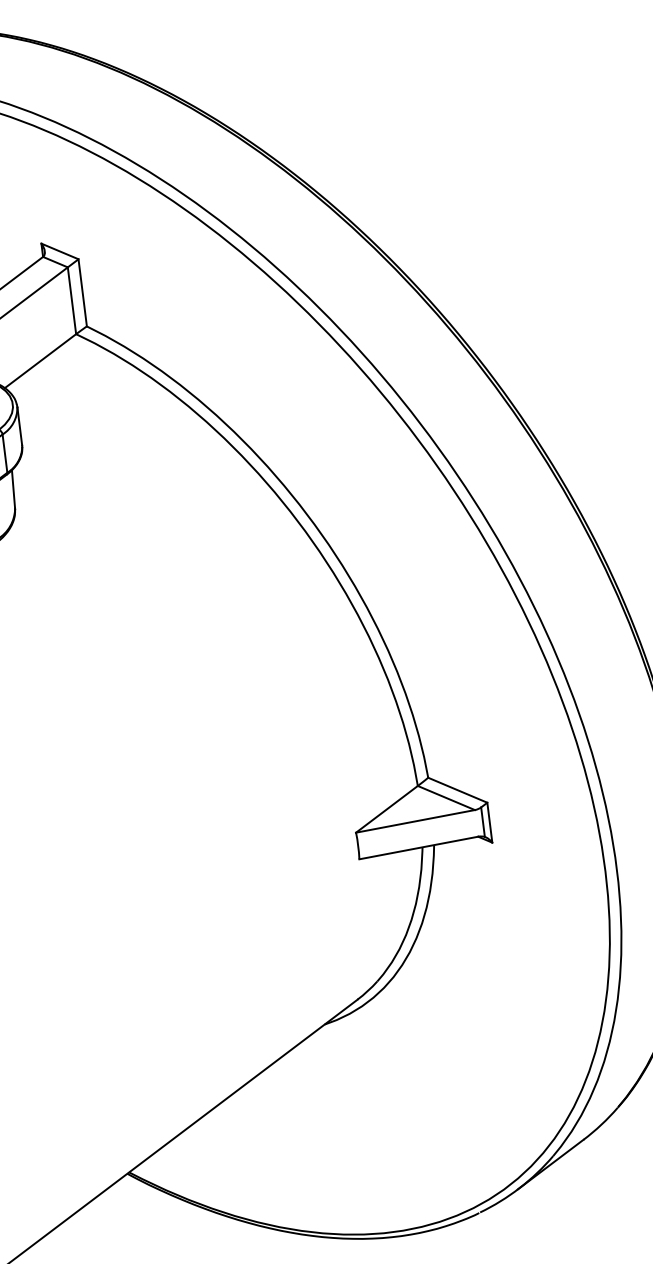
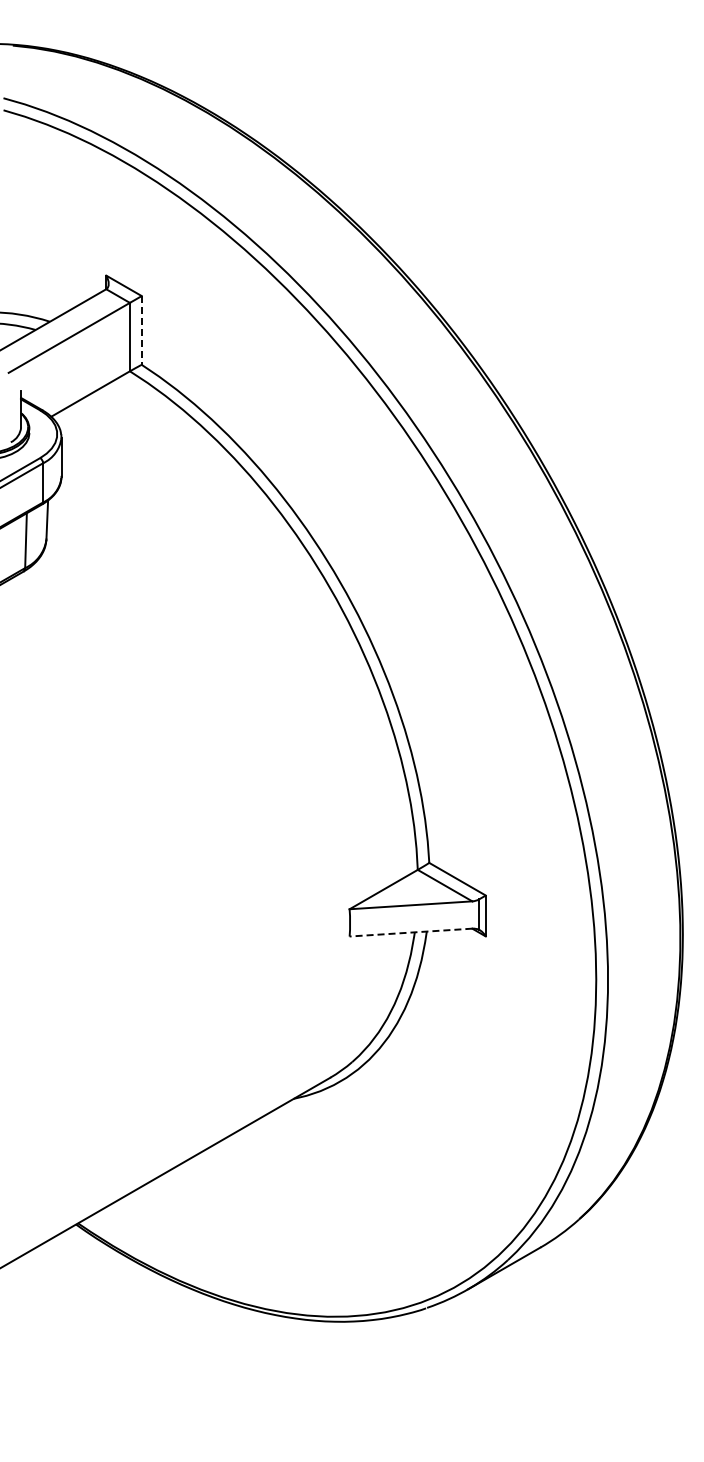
line: (82, 292) -> (141, 330), solid -> dashed
line: (418, 847) -> (410, 932), solid -> dashed

